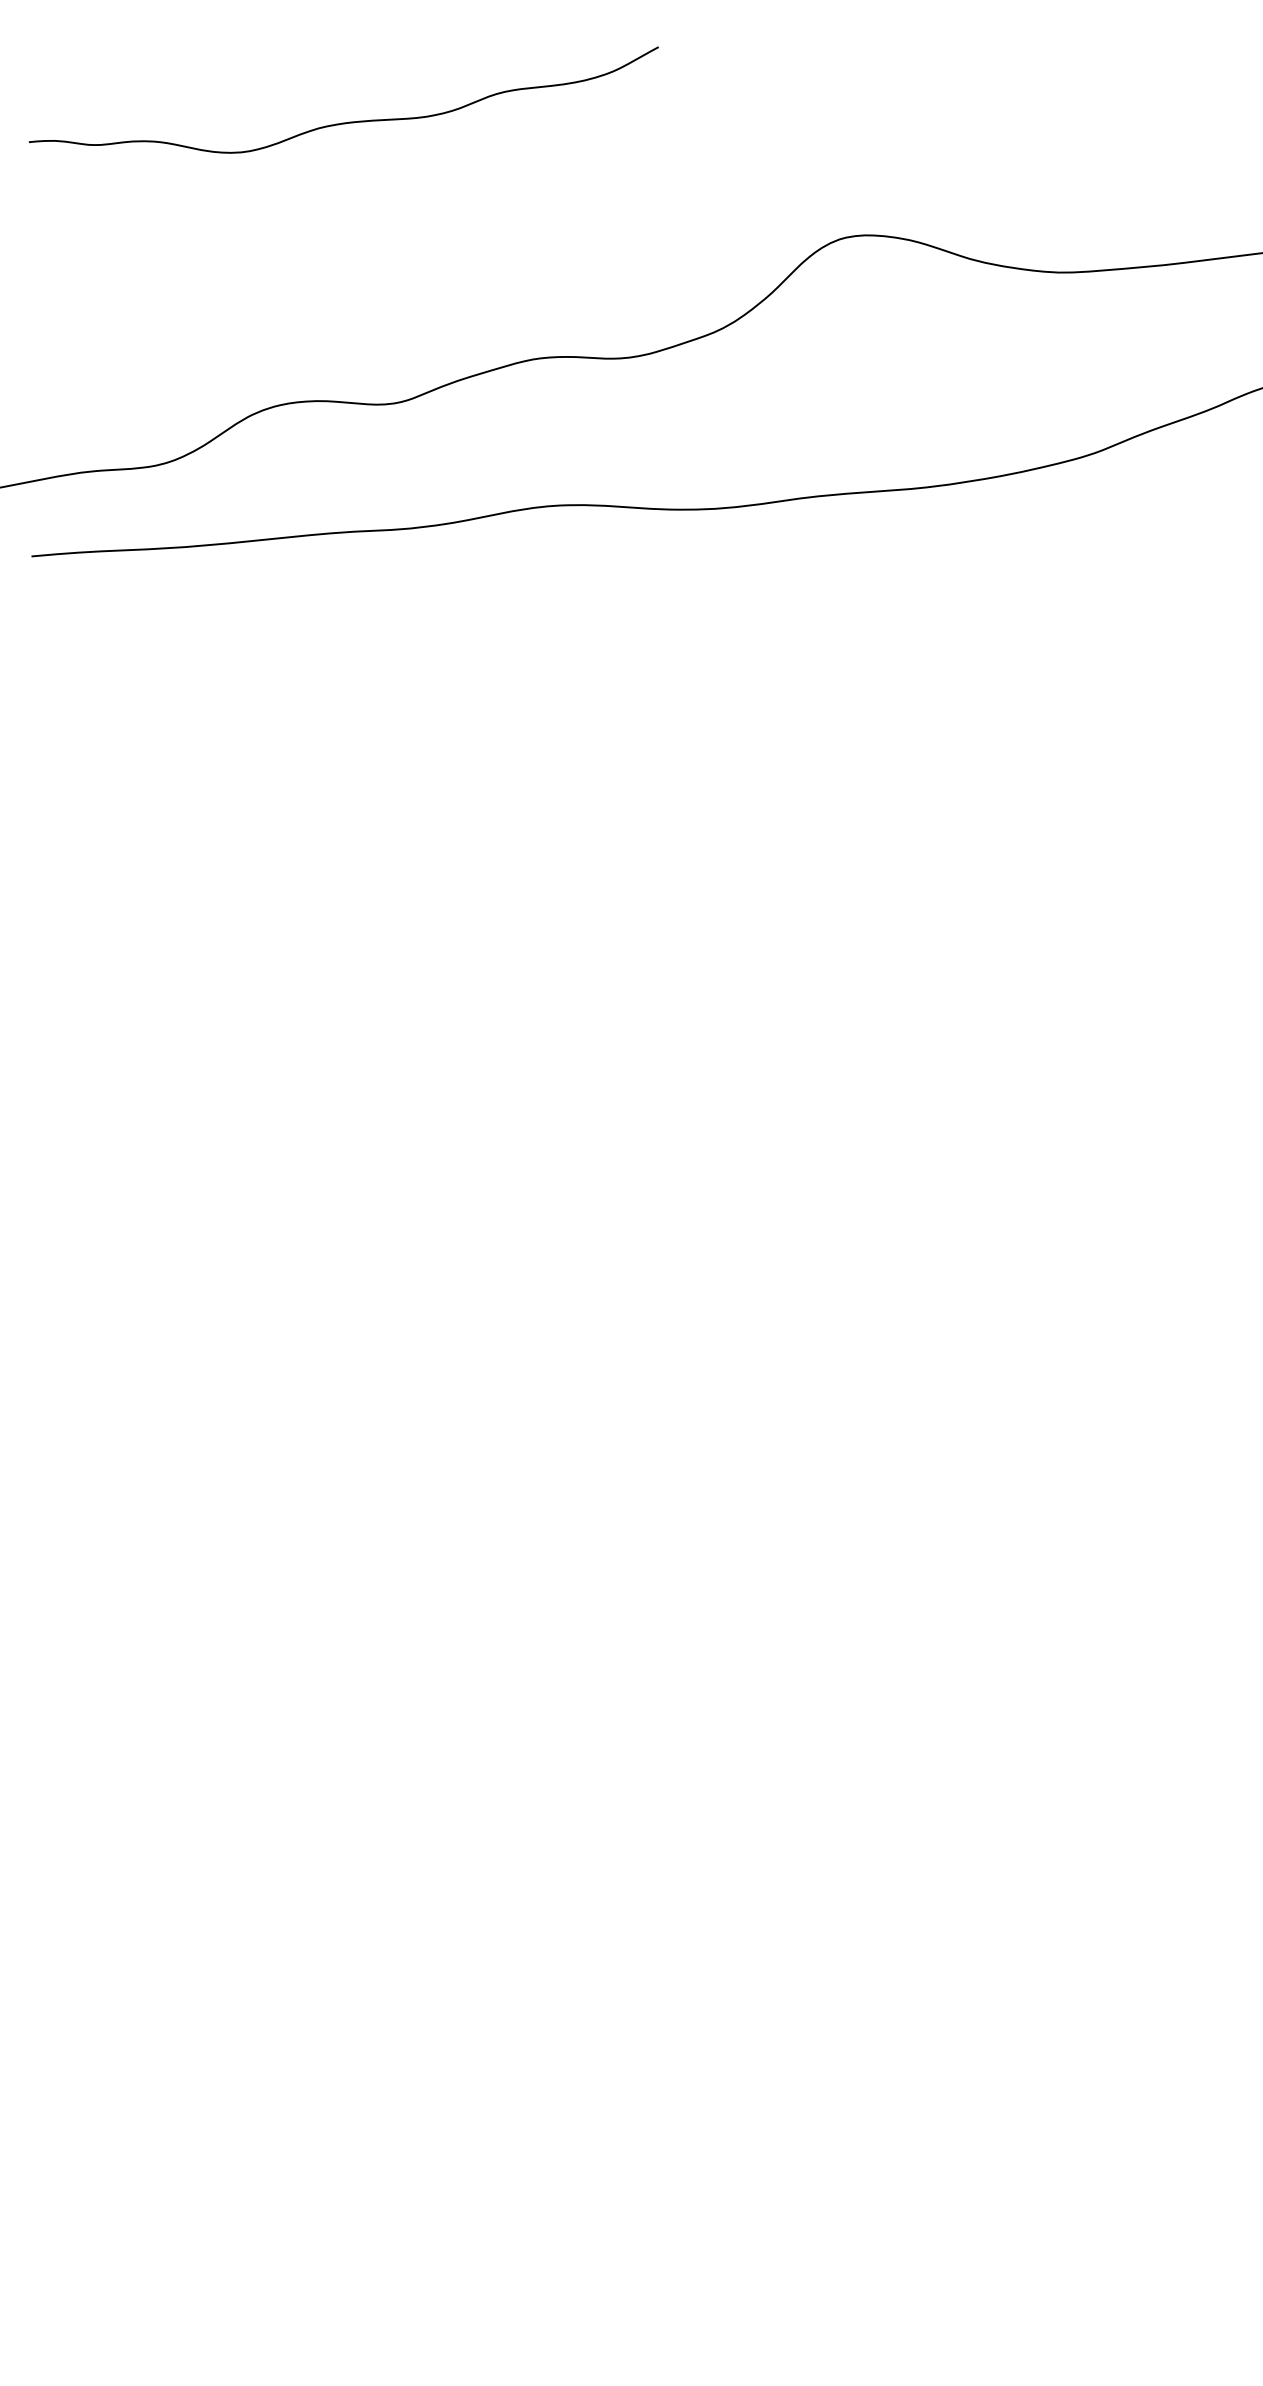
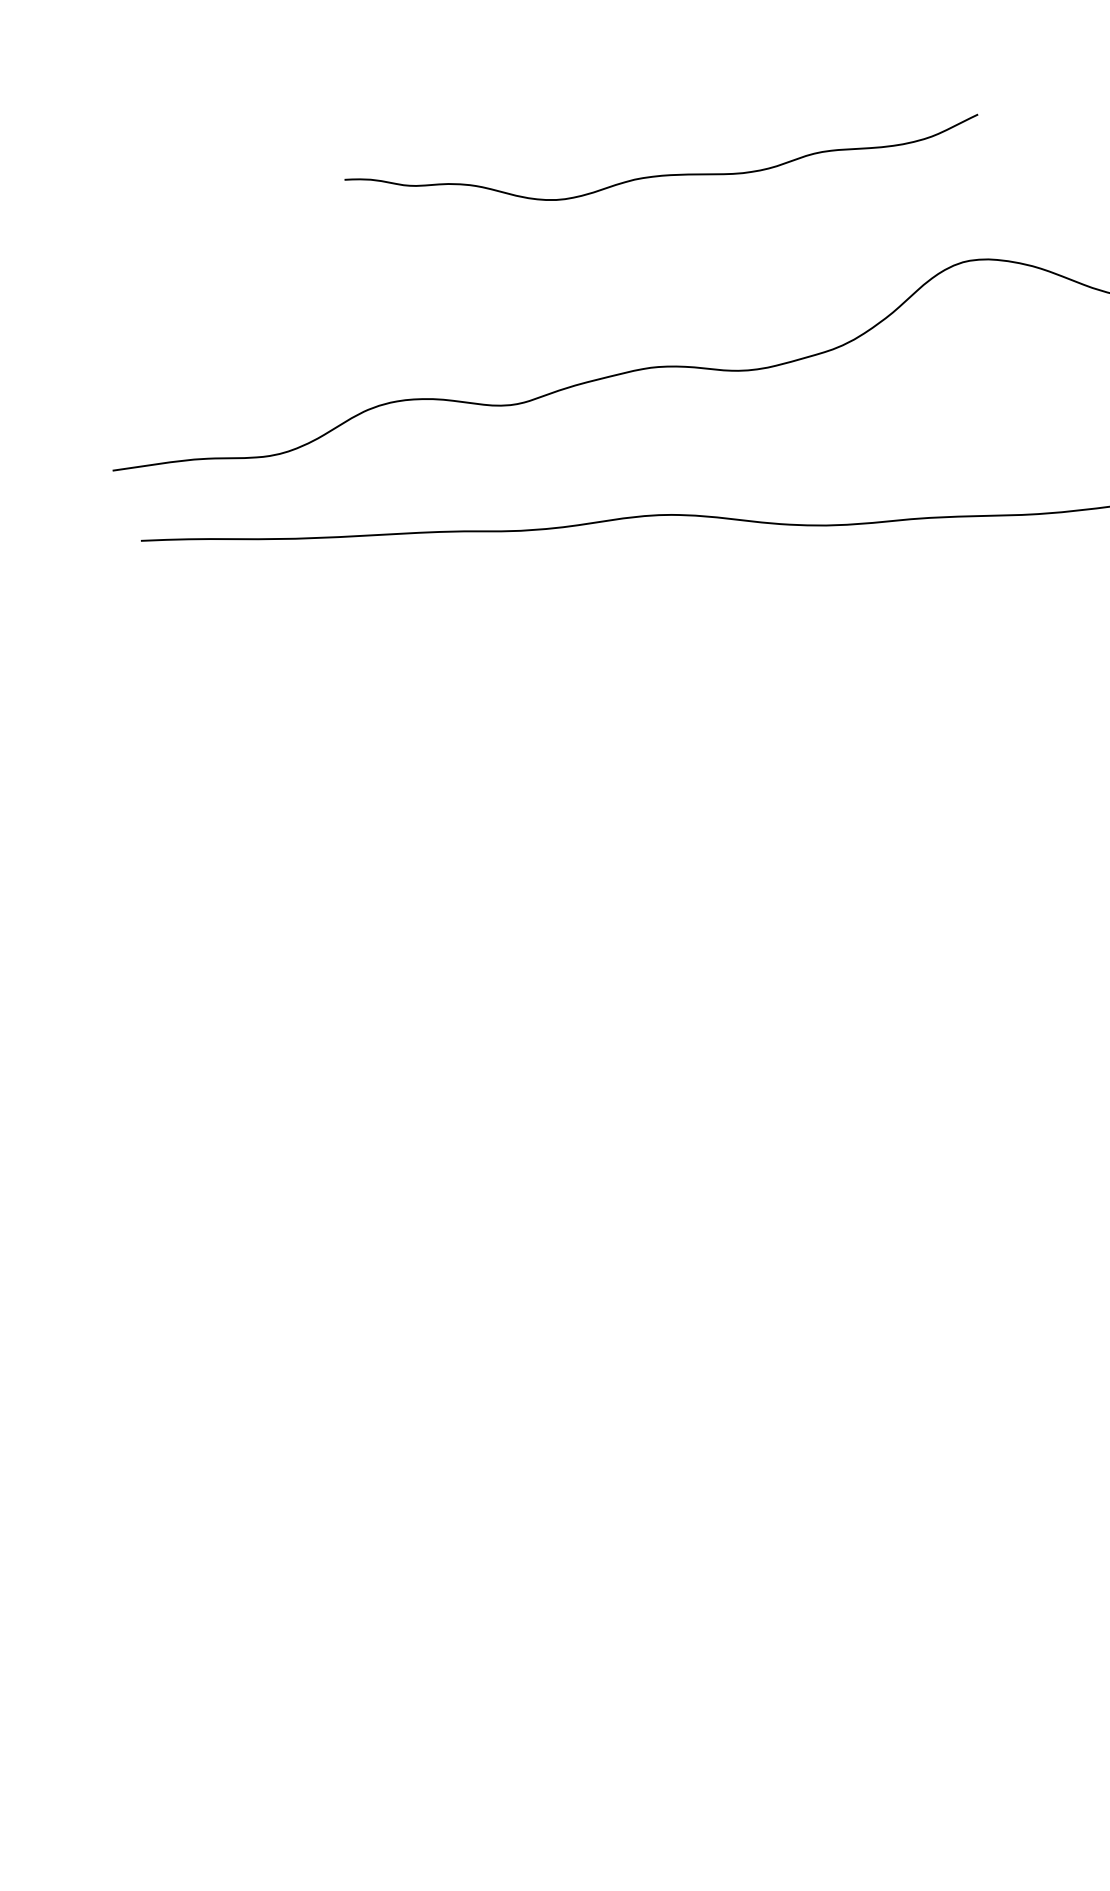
curve: (349, 121) -> (665, 174), moved

